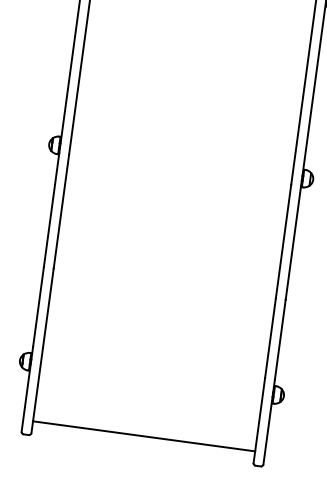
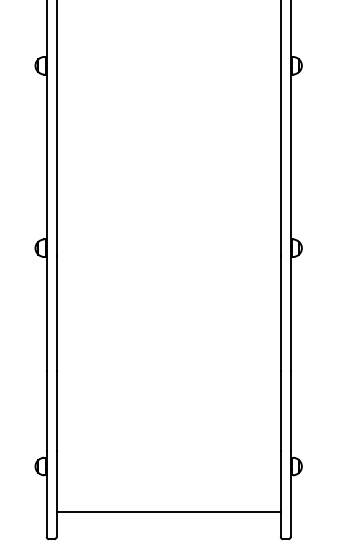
line: (143, 436) -> (168, 512), moved

